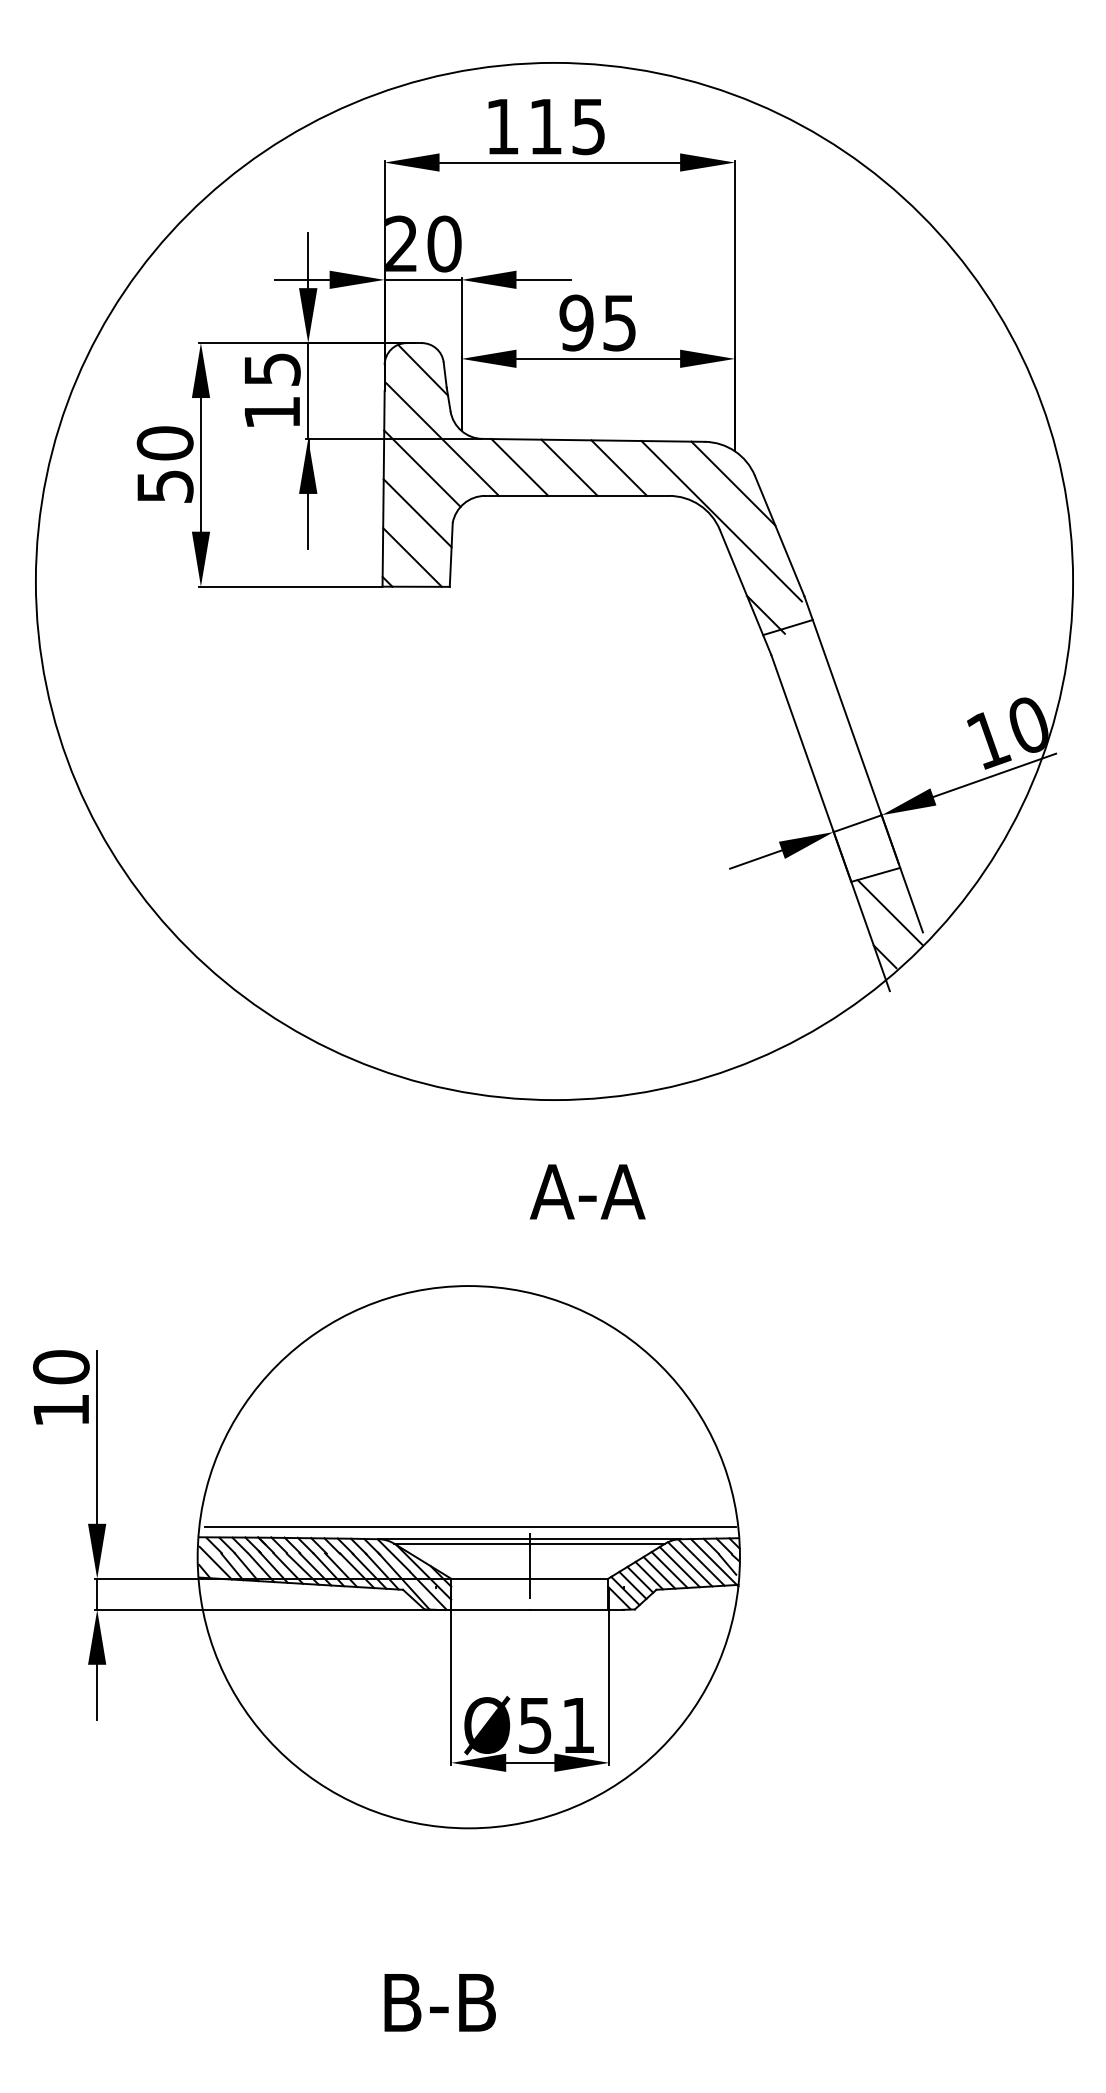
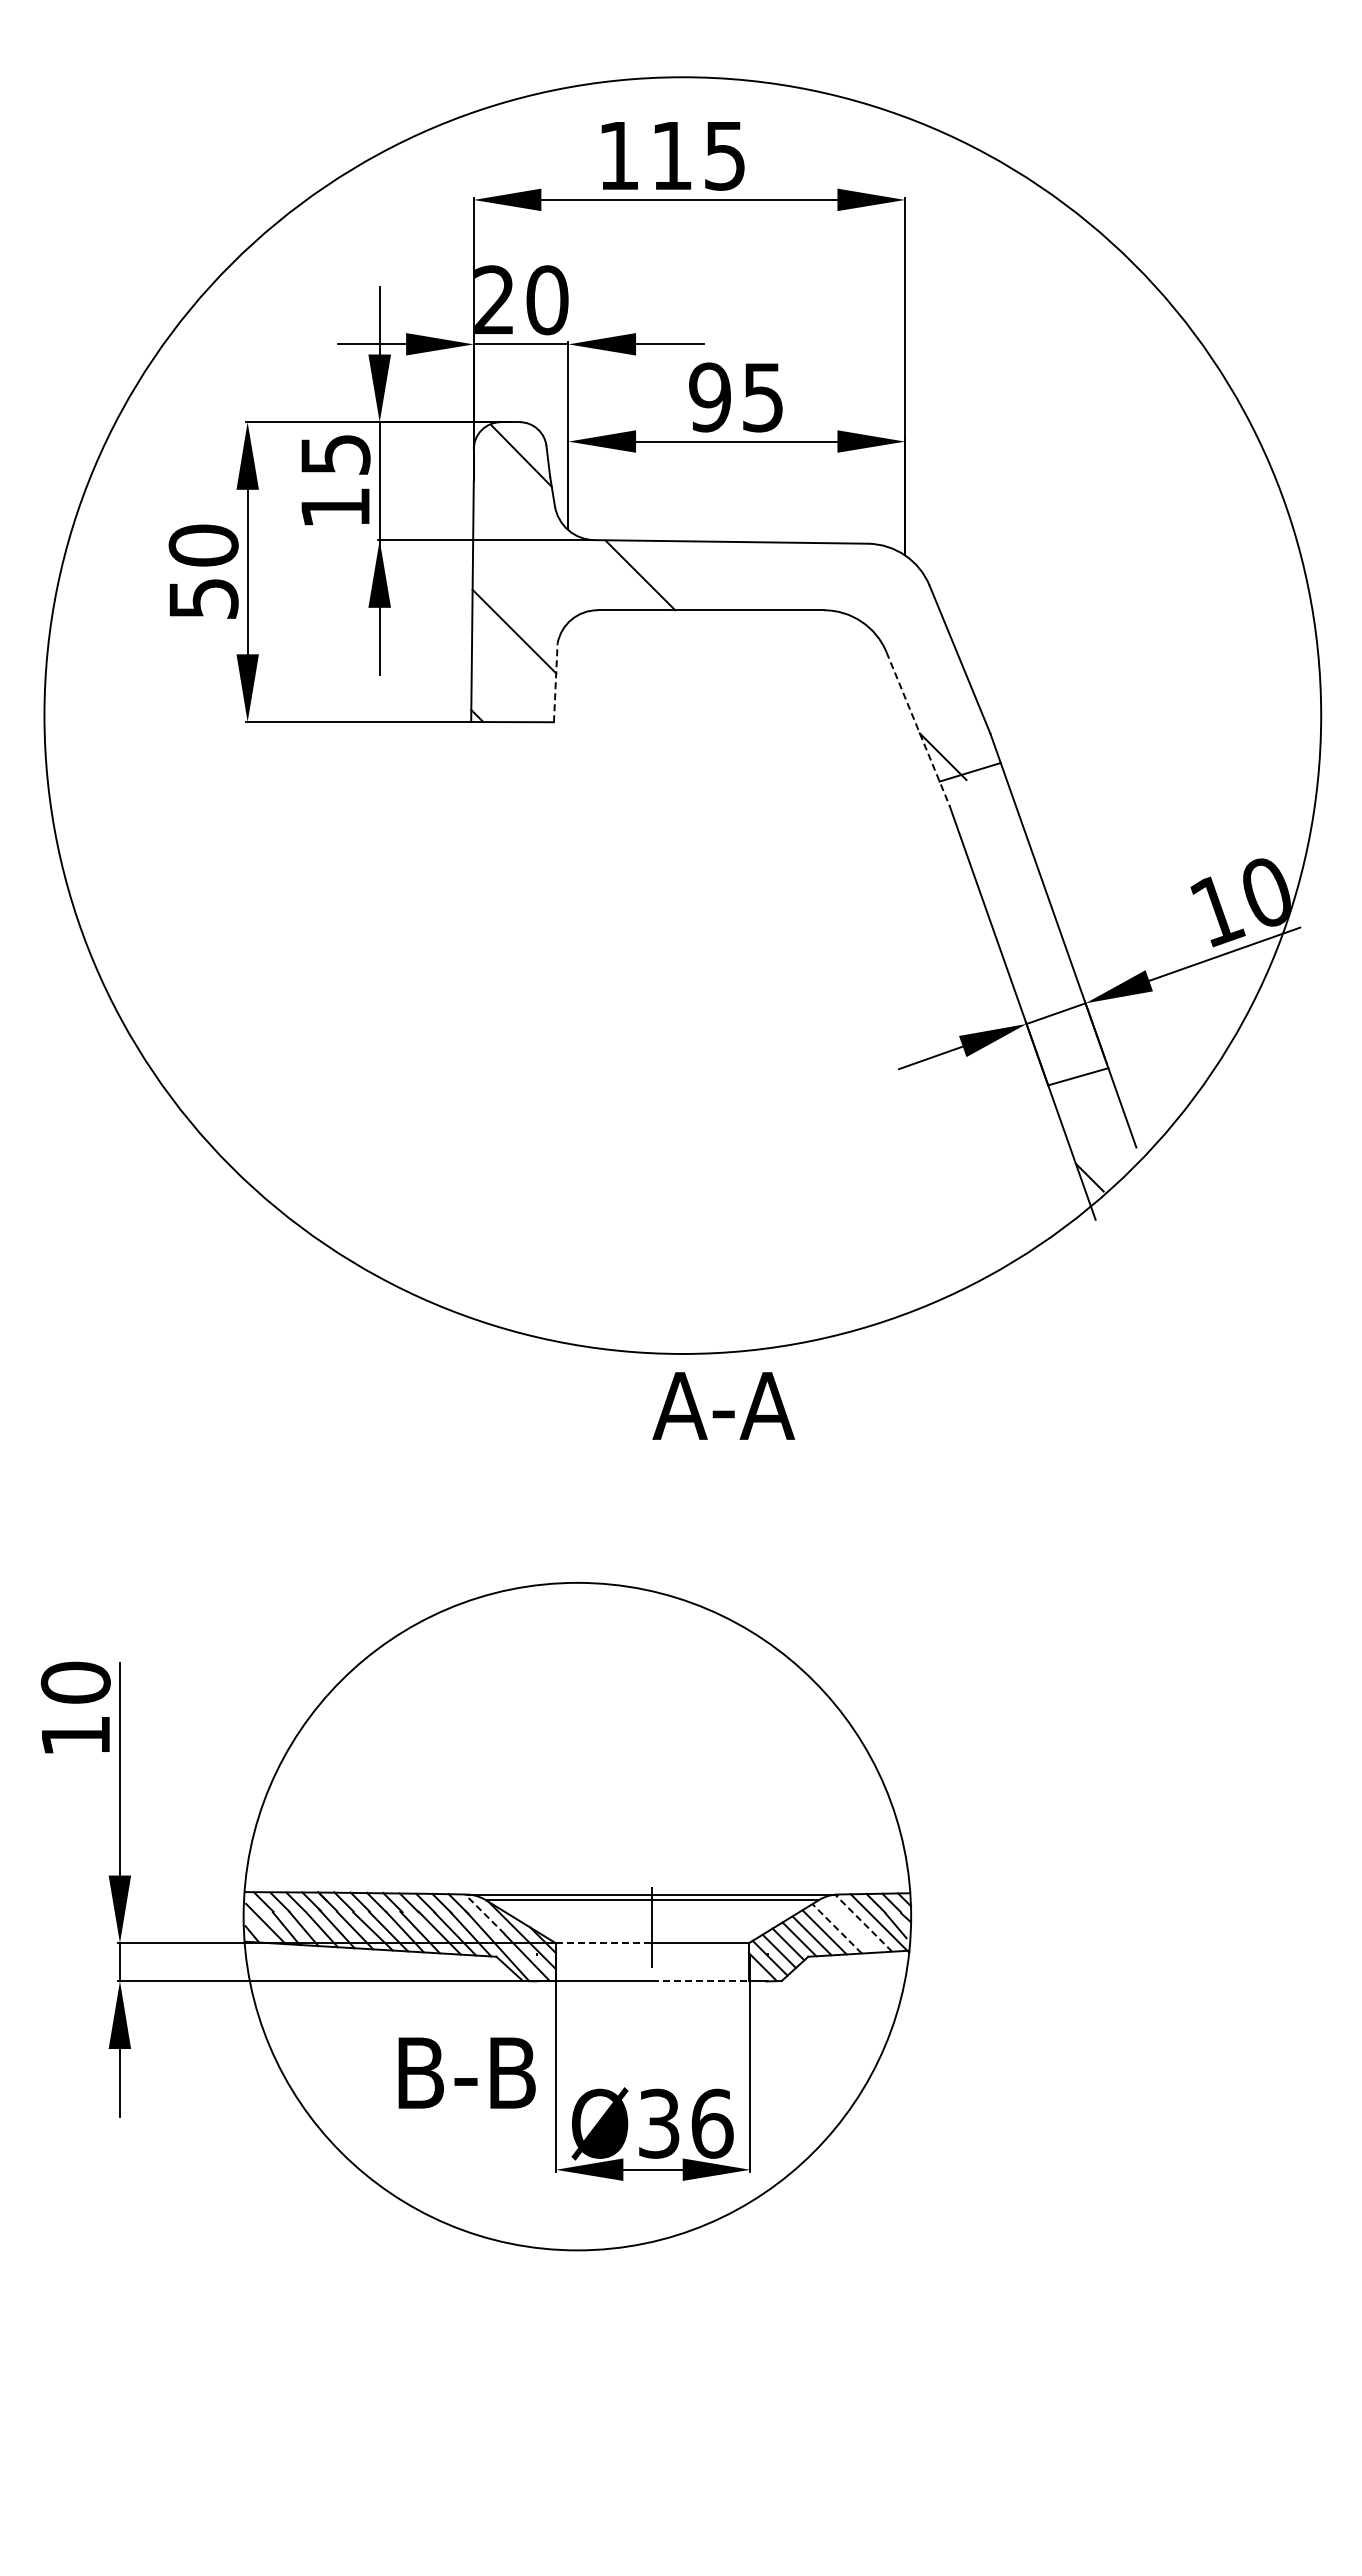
line: (442, 439) -> (544, 540), removed
line: (569, 467) -> (701, 575), removed
line: (619, 467) -> (762, 575), removed
line: (422, 468) -> (520, 576), removed
line: (732, 483) -> (902, 594), removed
line: (721, 521) -> (888, 641), removed
line: (451, 554) -> (555, 682), solid -> dashed
line: (412, 557) -> (507, 685), removed
line: (745, 592) -> (918, 729), solid -> dashed
line: (889, 912) -> (1095, 1122), removed
text: (587, 1191) -> (723, 1405), moved
line: (469, 1527) -> (578, 1879), removed
line: (393, 1555) -> (484, 1914), solid -> dashed
line: (701, 1561) -> (863, 1922), solid -> dashed
line: (689, 1564) -> (849, 1925), removed
line: (680, 1566) -> (837, 1928), solid -> dashed
line: (490, 1579) -> (604, 1943), solid -> dashed
line: (569, 1609) -> (701, 1981), solid -> dashed
text: (557, 1725) -> (686, 2123), Ø51 -> Ø36
text: (439, 2002) -> (466, 2072), moved

